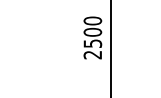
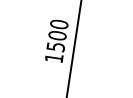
text: (92, 55) -> (53, 58), 2500 -> 1500

